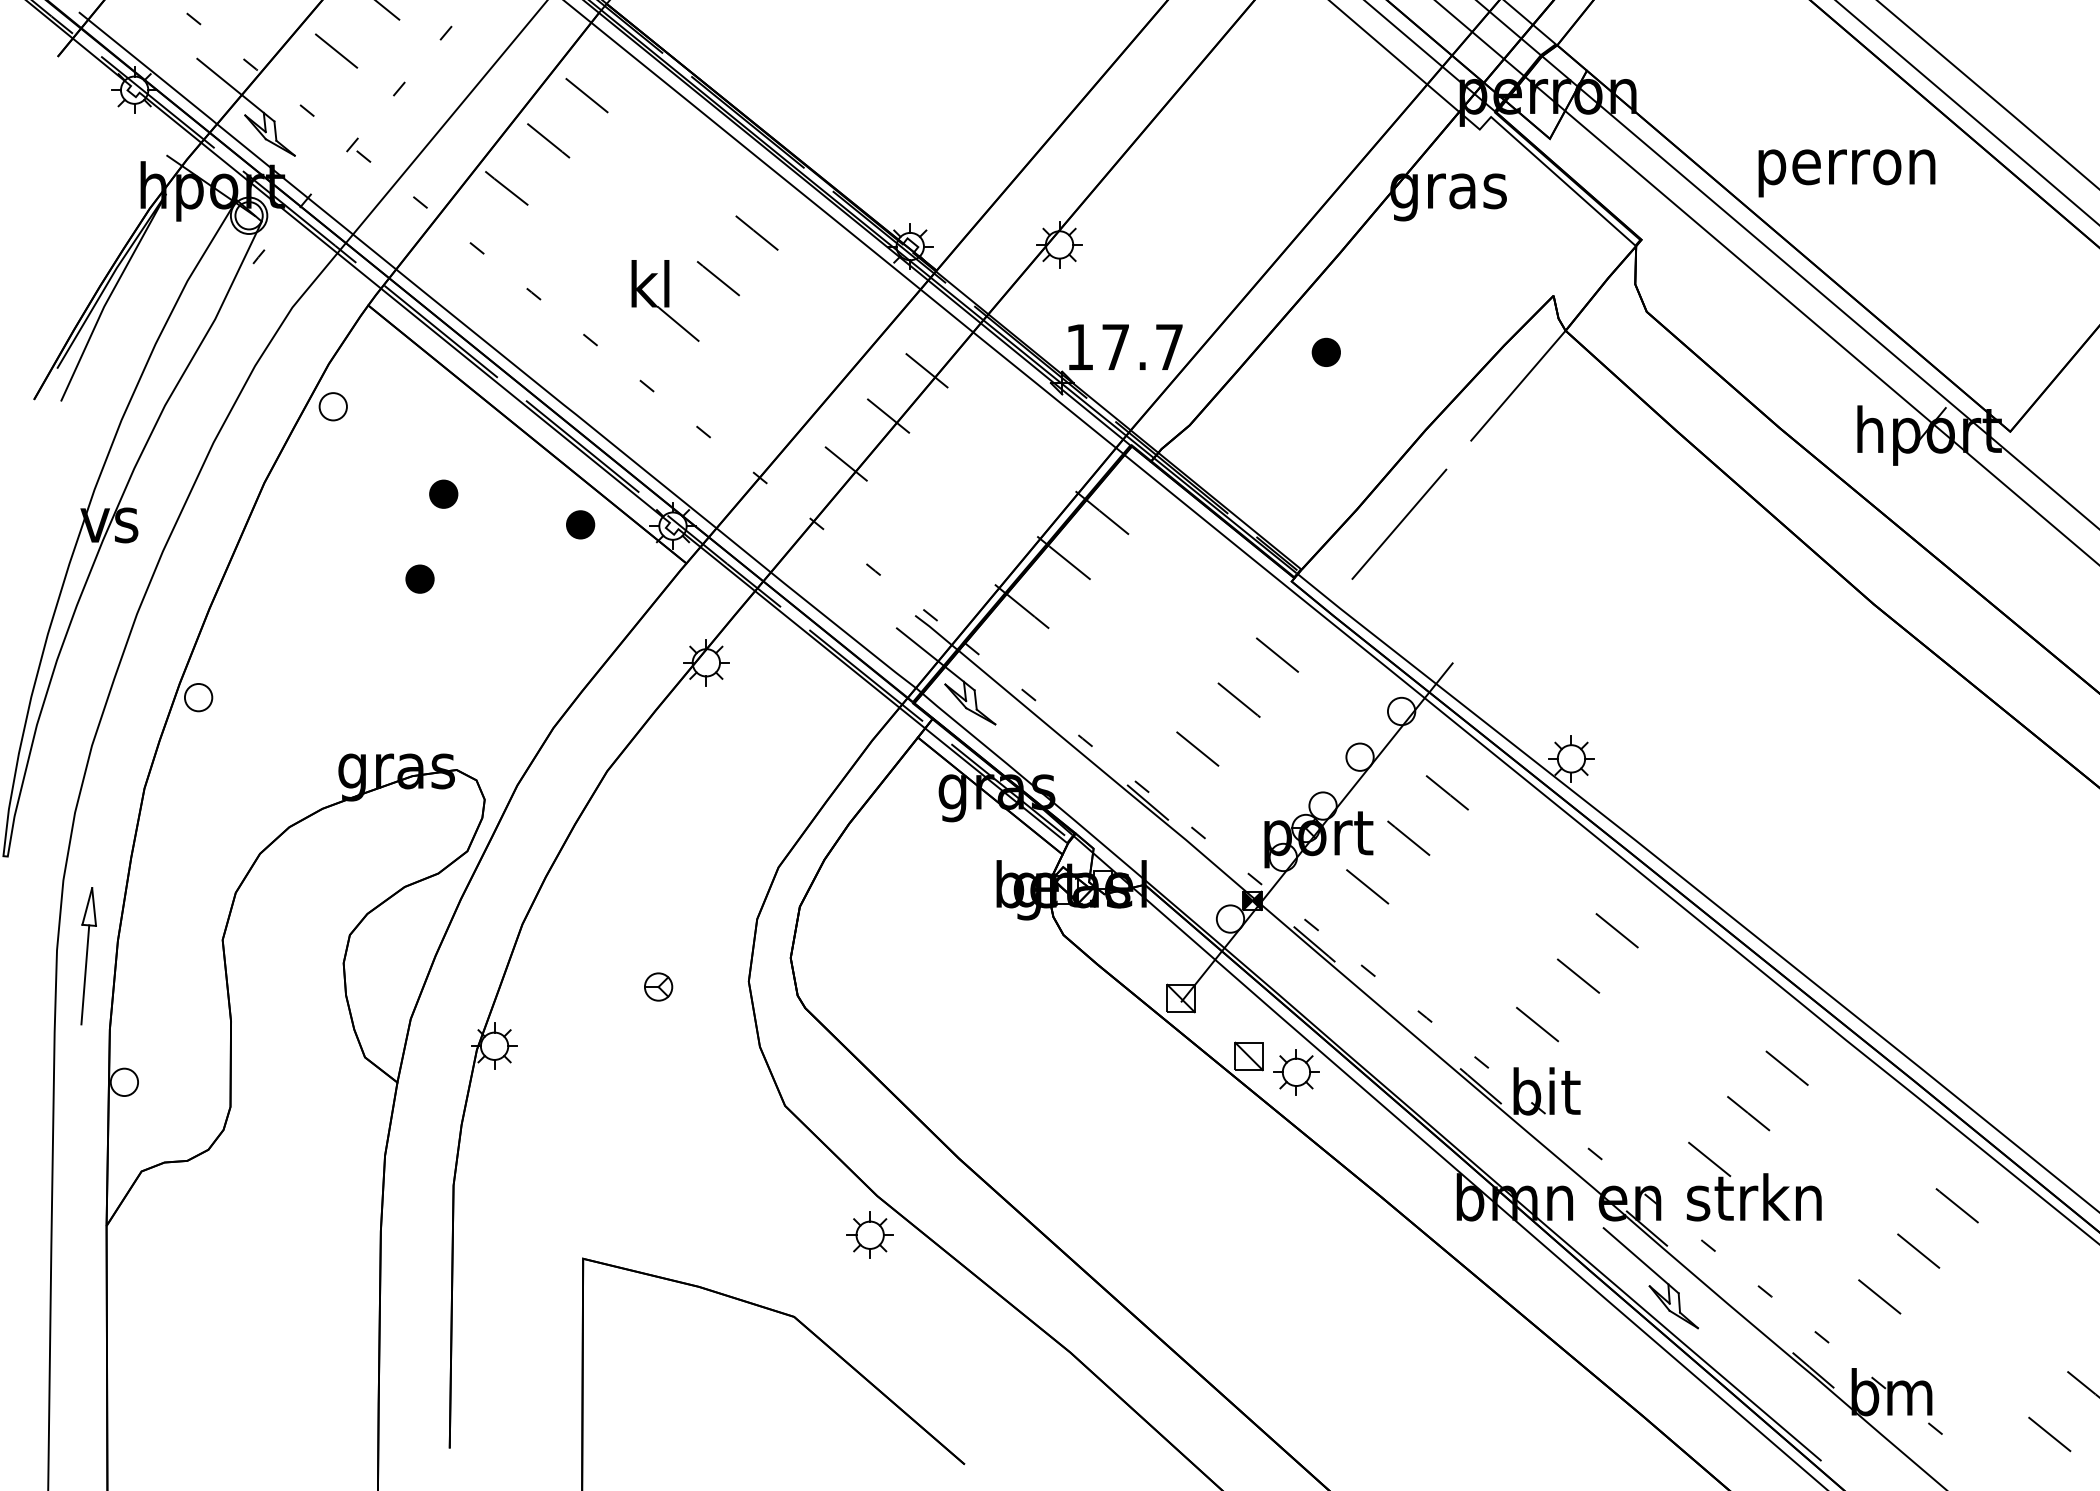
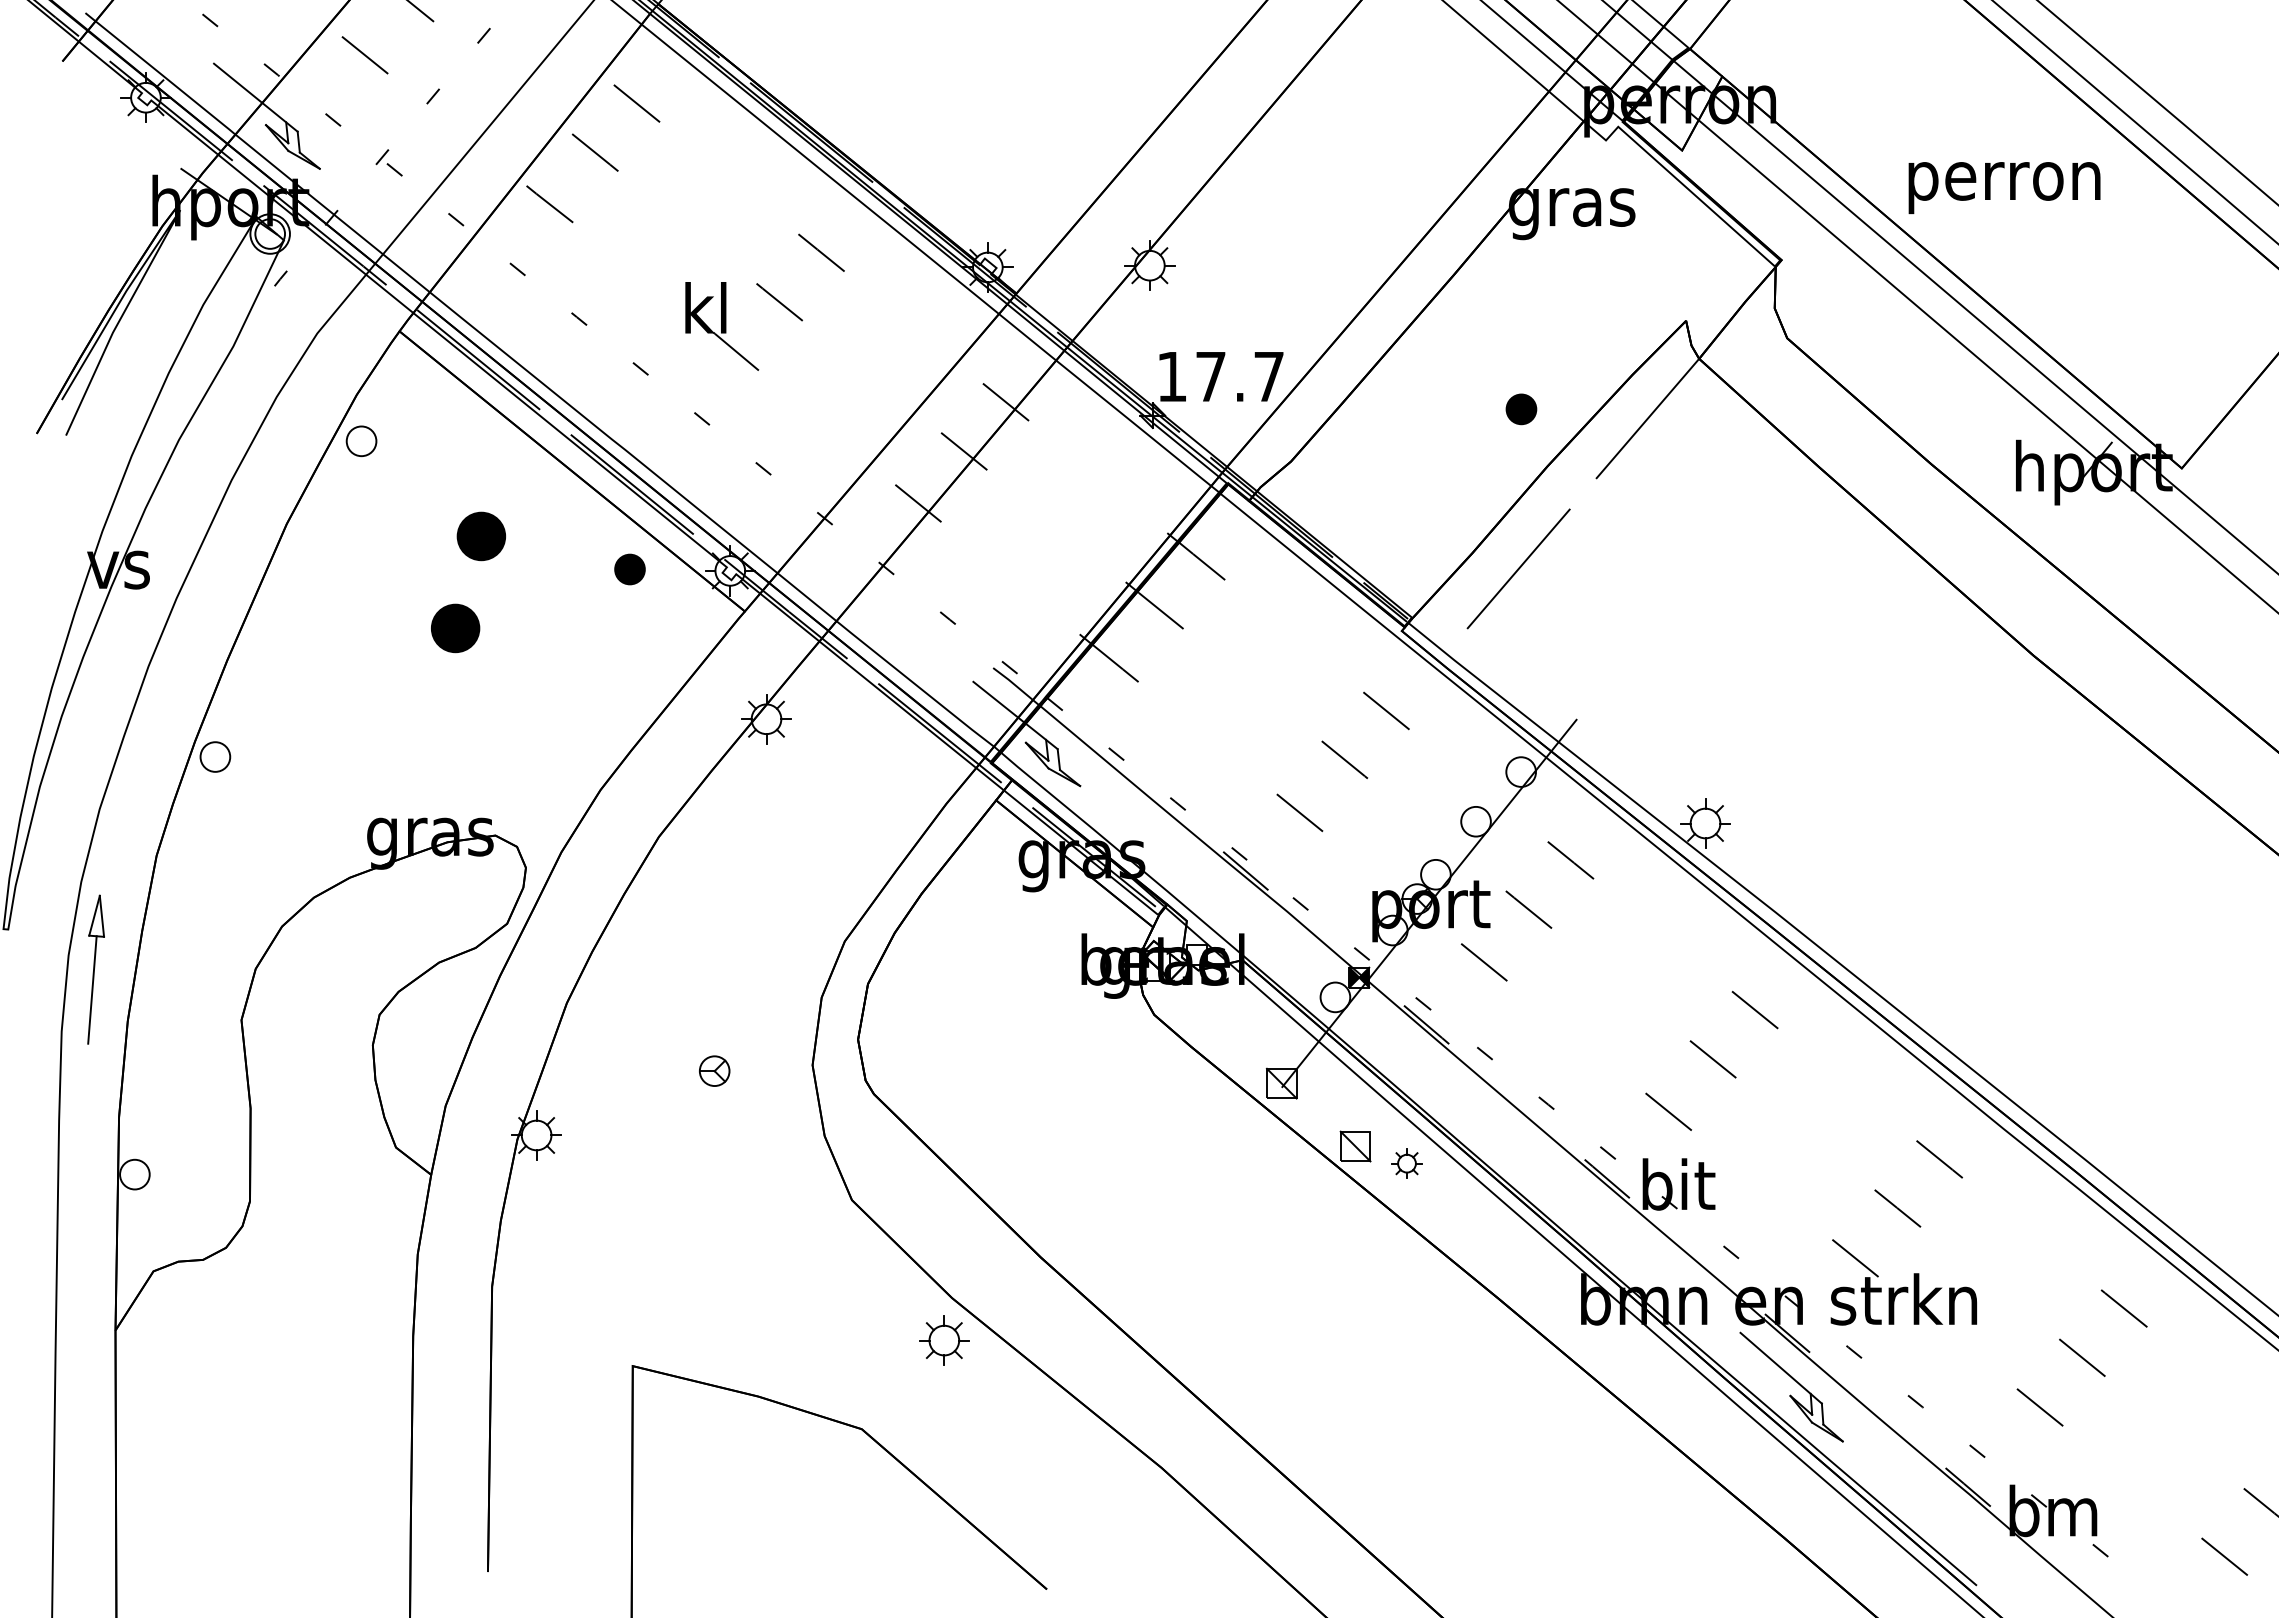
part: (1326, 352) -> (1521, 409), moved
part: (443, 493) -> (481, 535), size x1.6
part: (419, 579) -> (455, 628), size x1.6
part: (88, 956) -> (95, 969), moved
part: (1295, 1072) -> (1406, 1163), size x0.6

